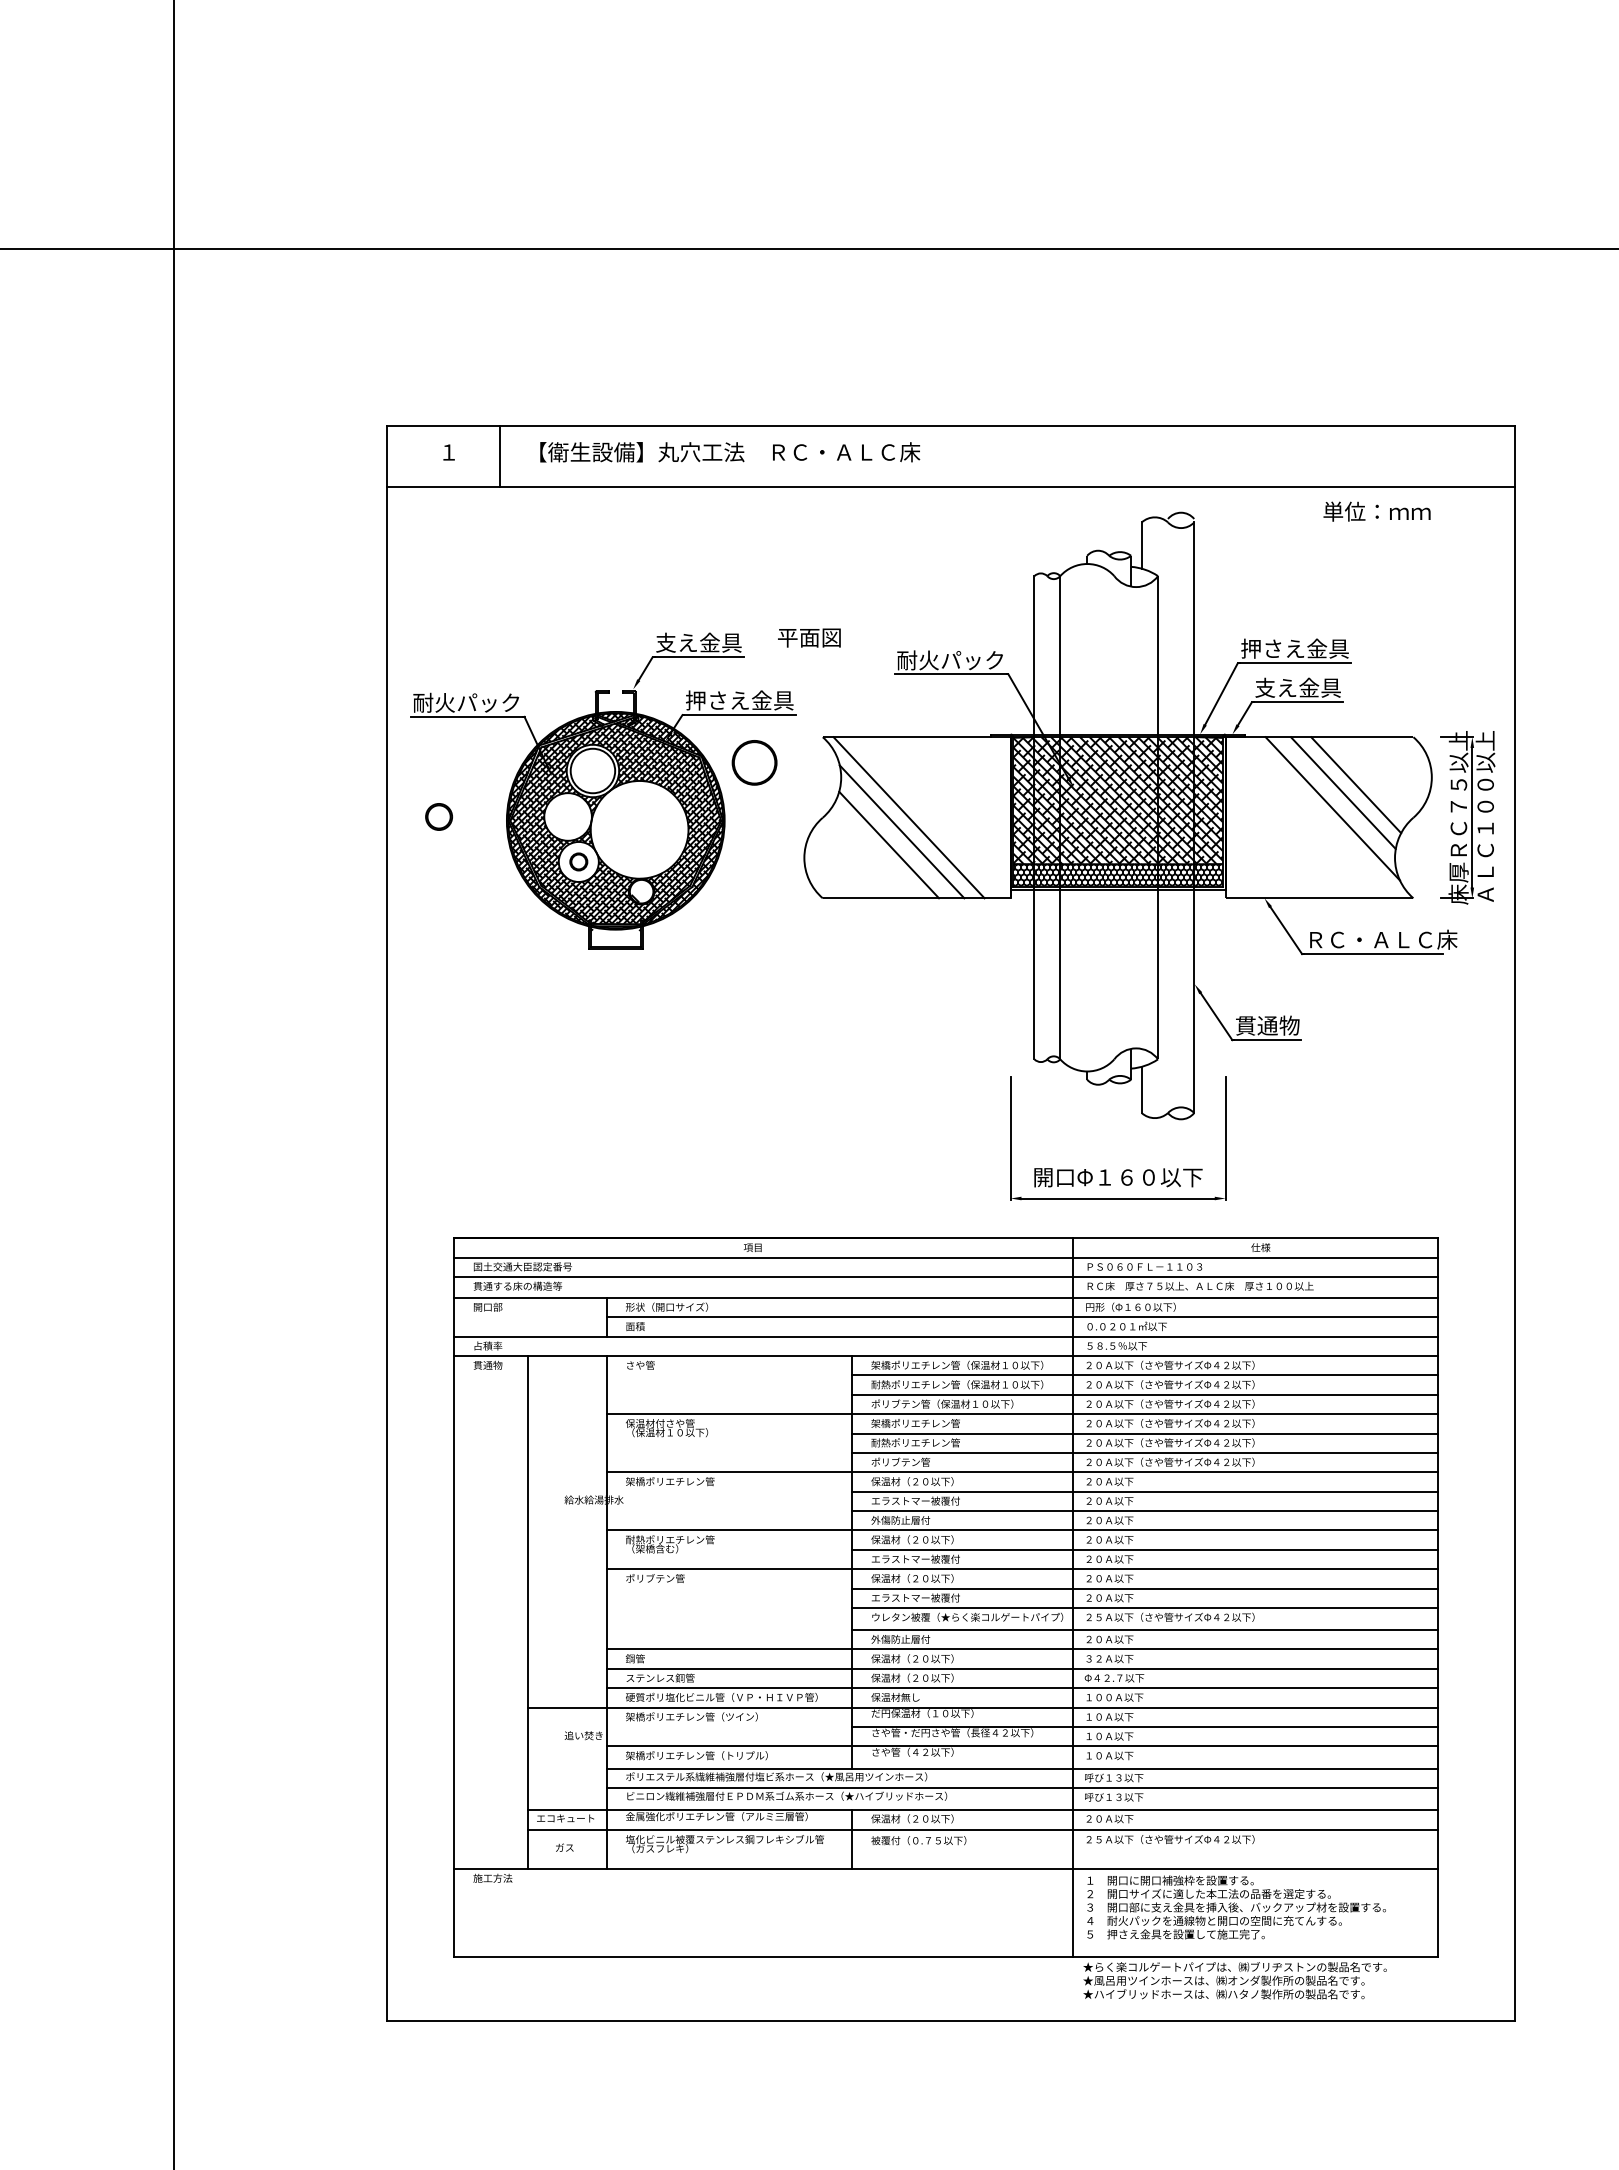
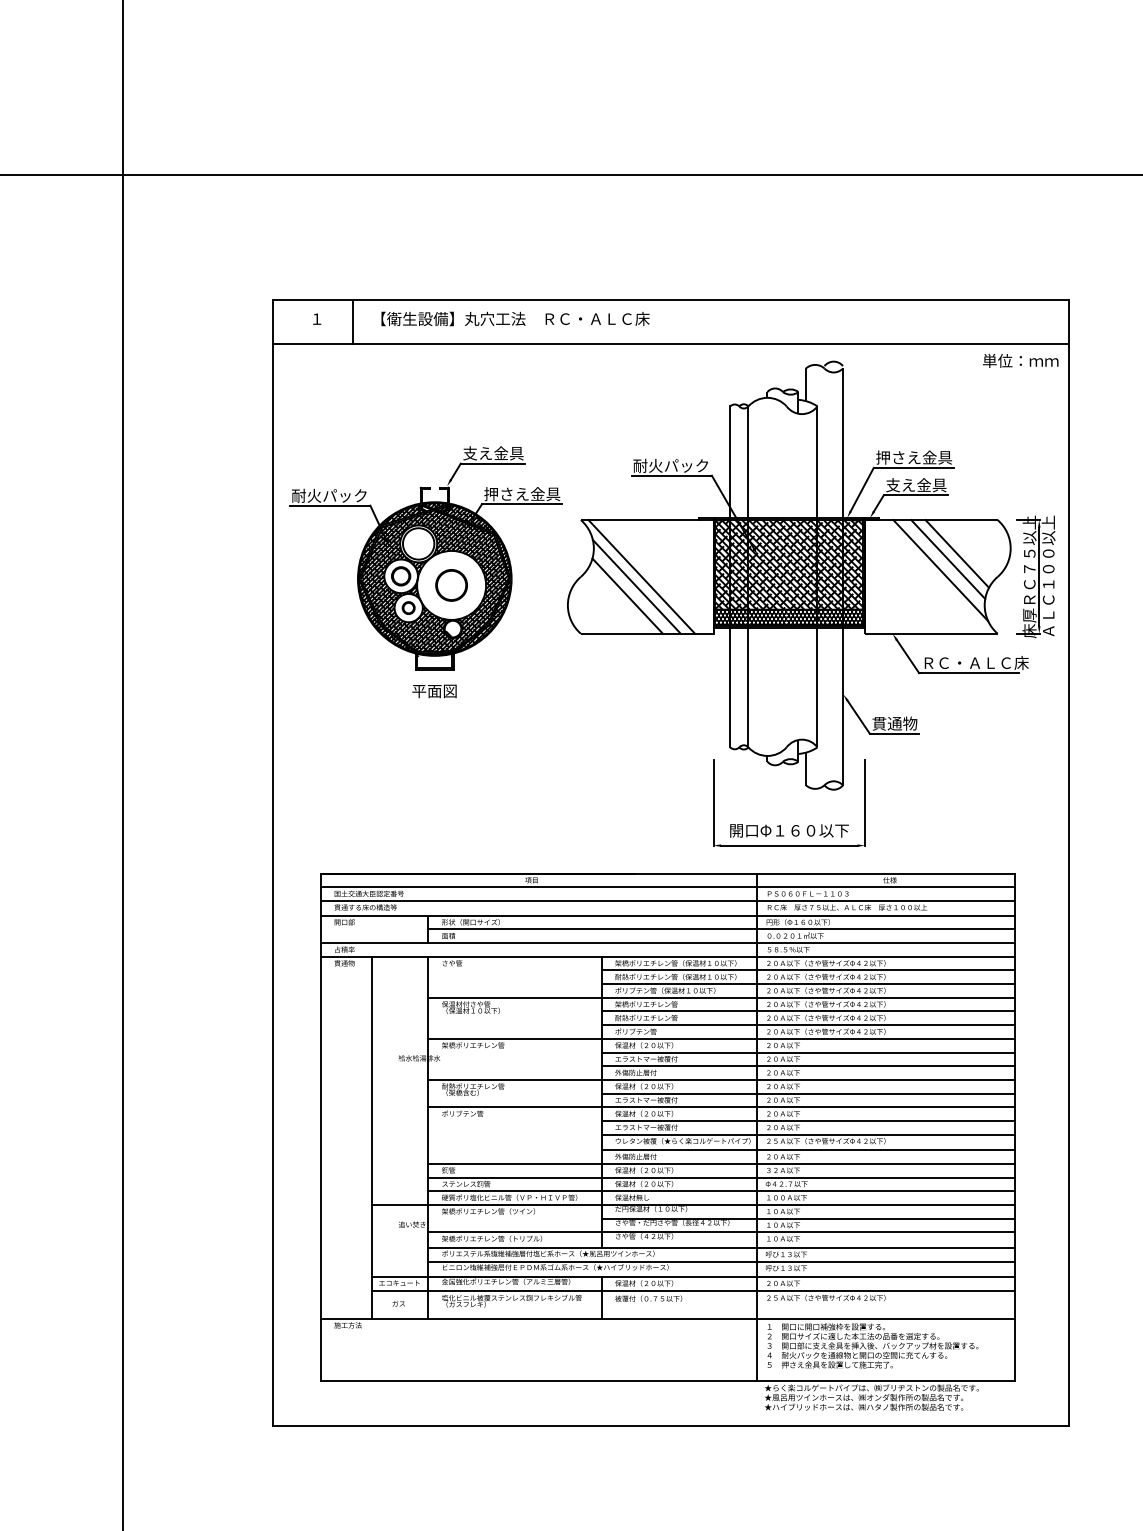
text: (1376, 511) -> (1020, 360), moved
text: (809, 637) -> (434, 691), moved
part: (754, 762) -> (451, 585), moved
circle: (438, 816) -> (400, 576), moved

